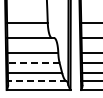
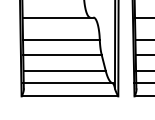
line: (33, 62) -> (62, 54), dashed -> solid
line: (36, 81) -> (66, 83), dashed -> solid

